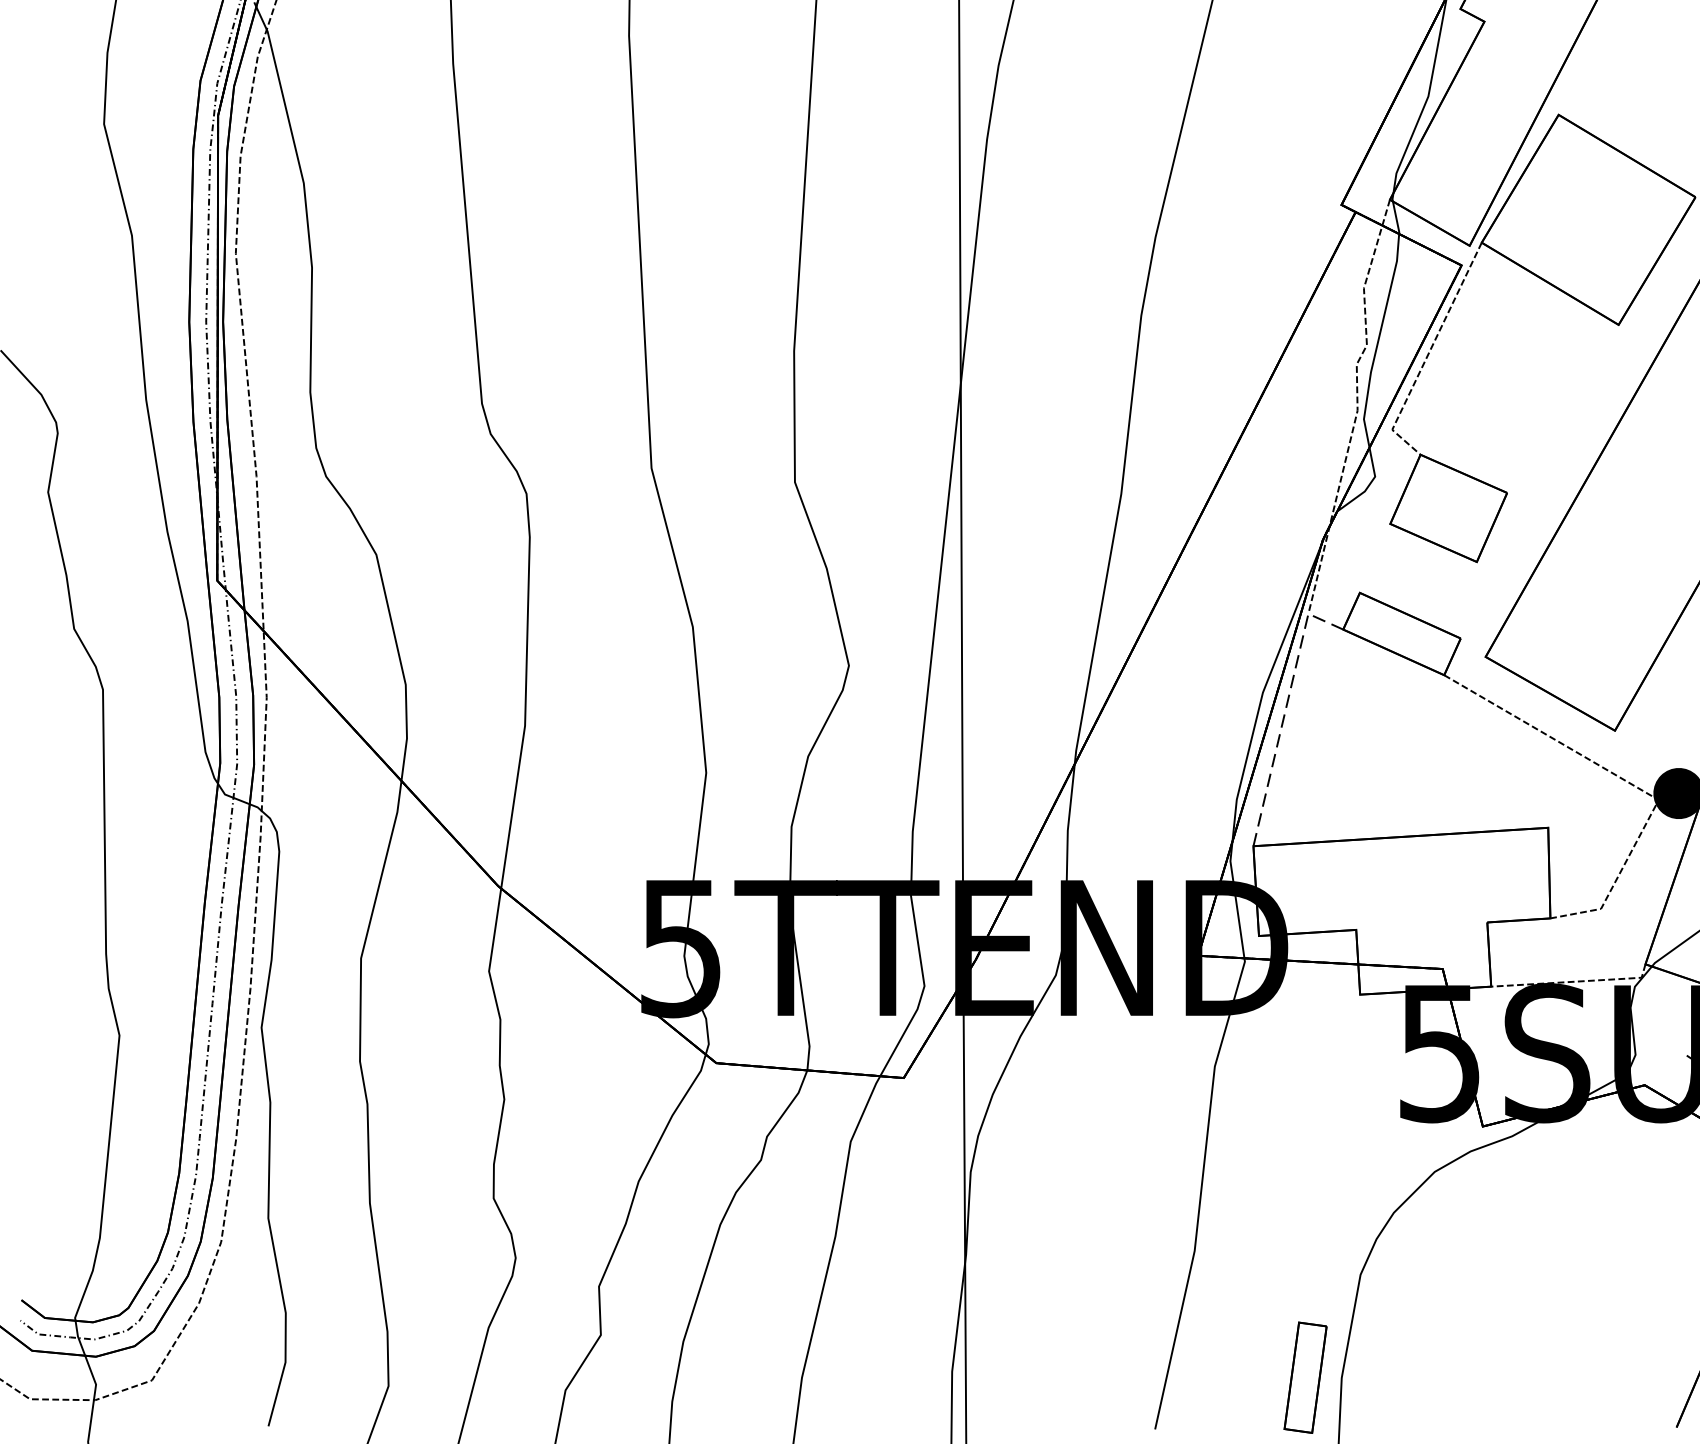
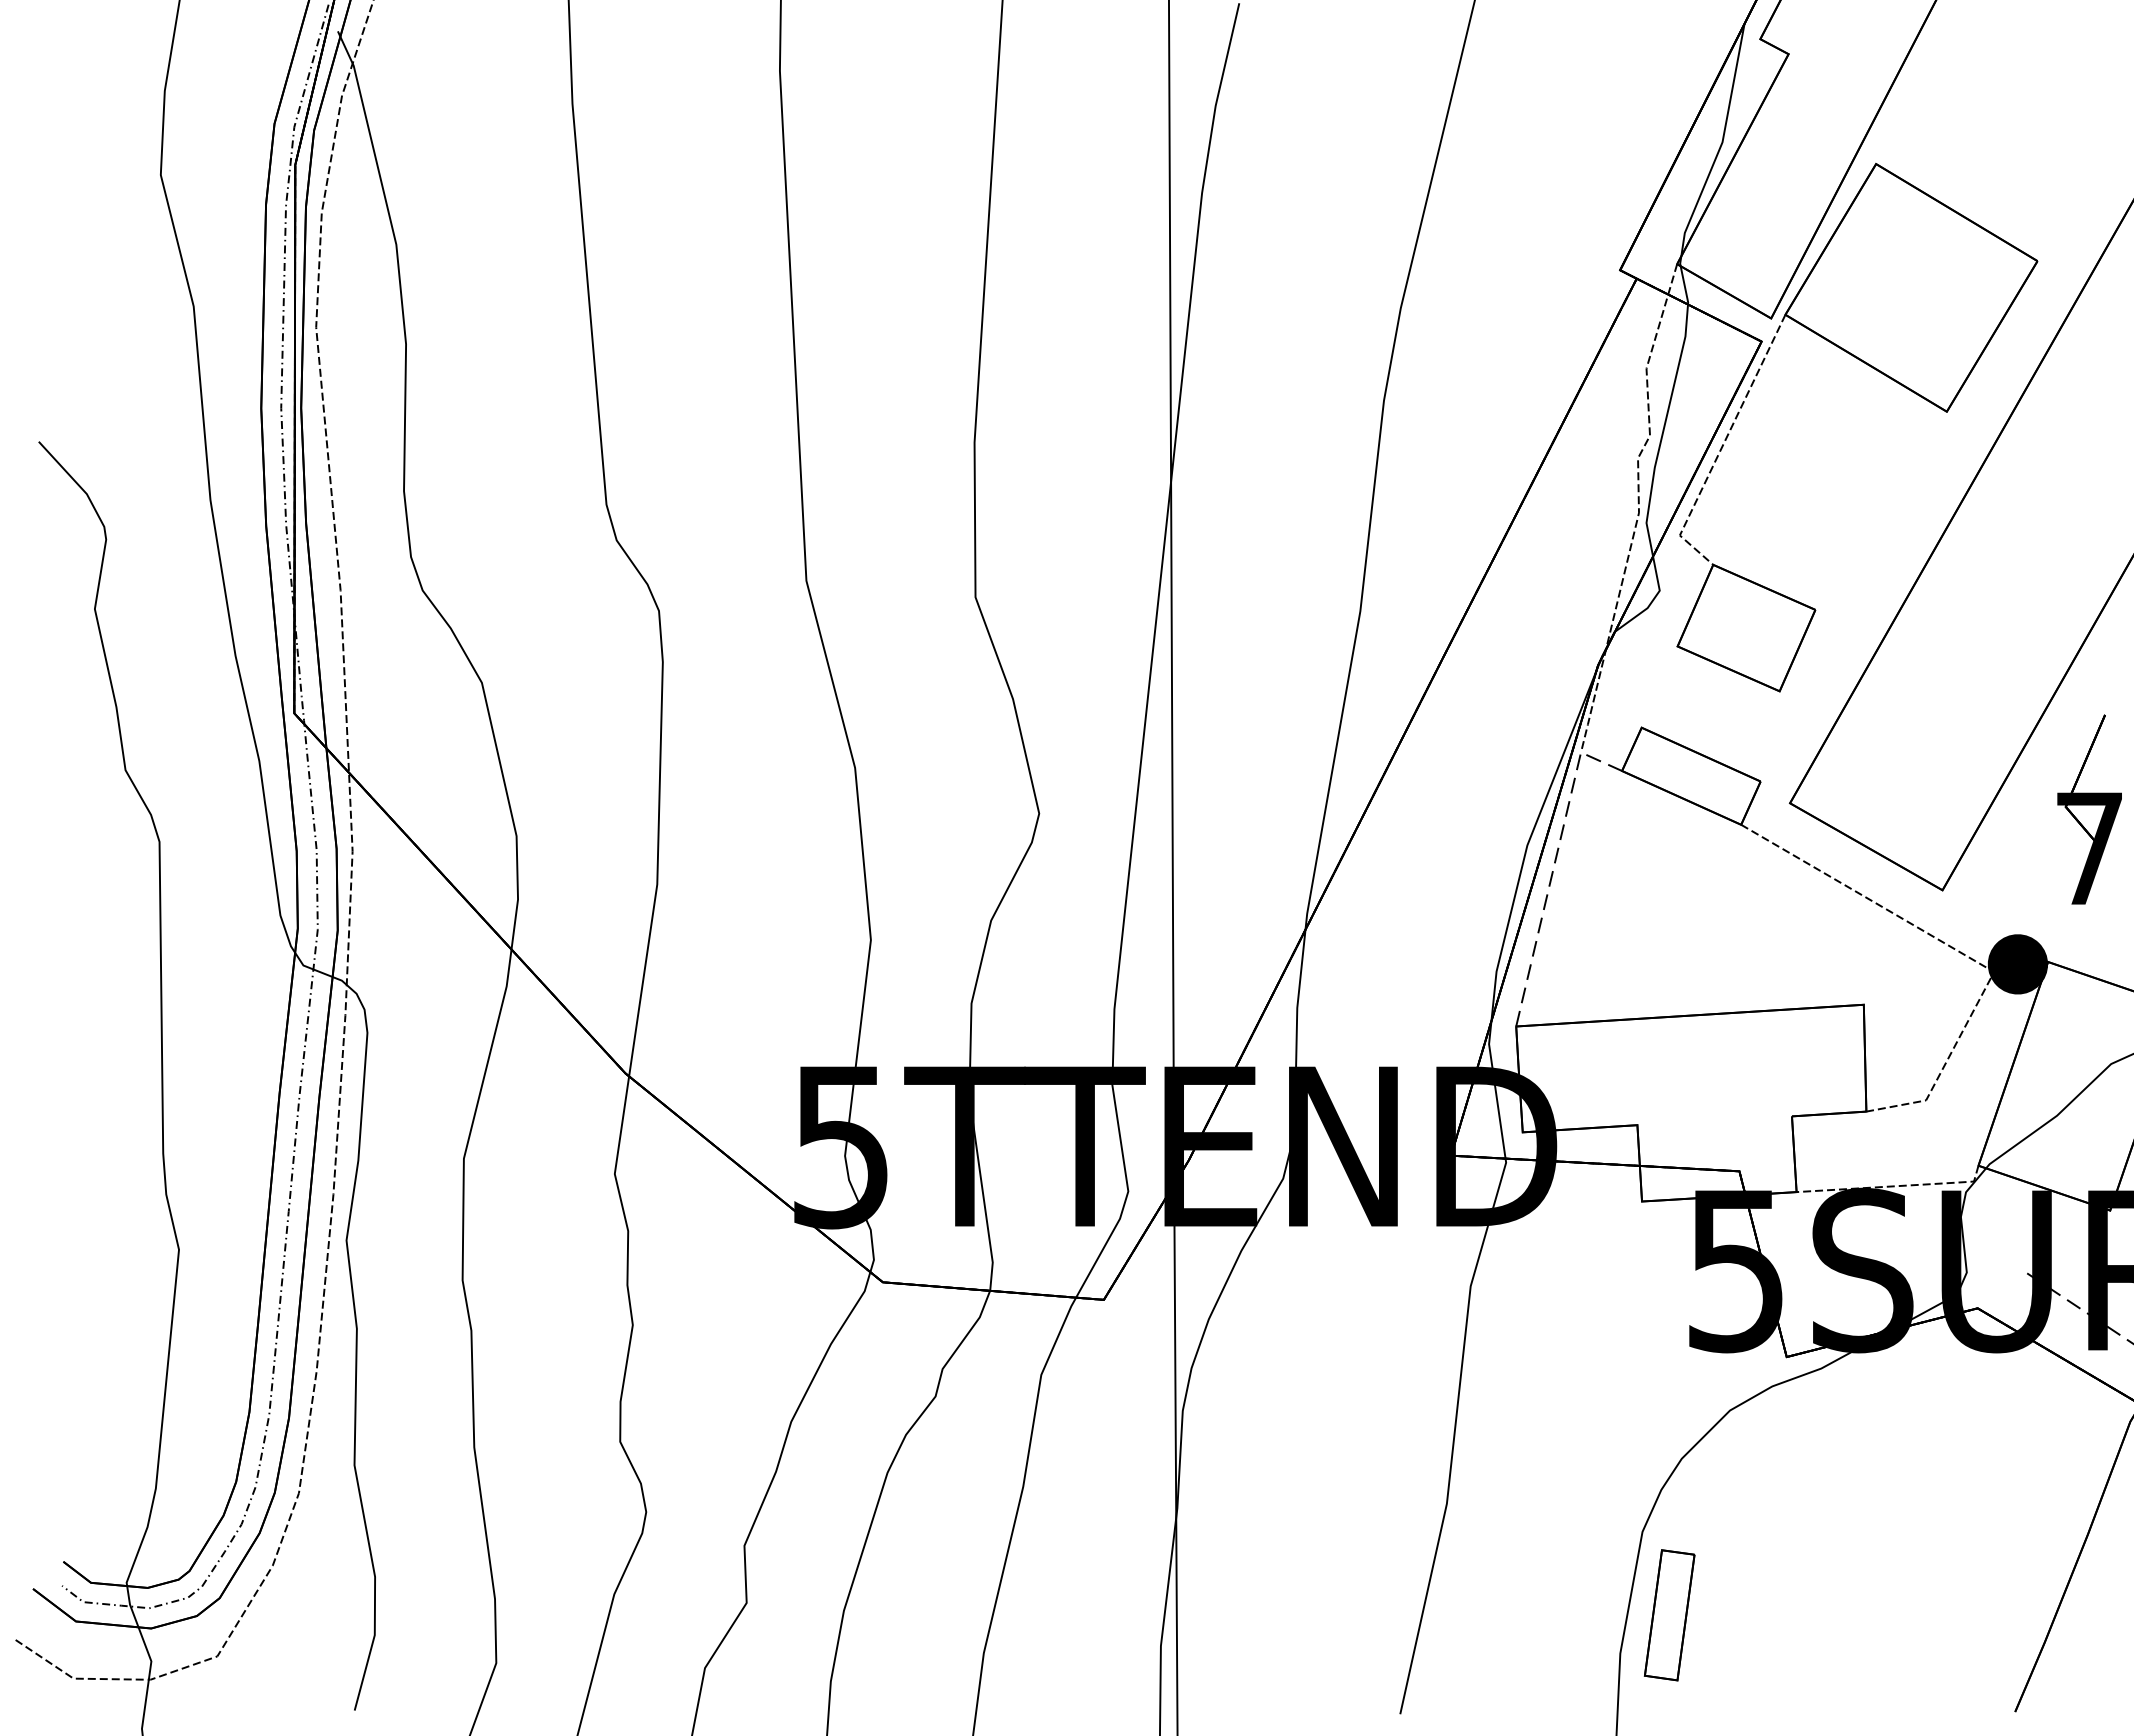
part: (1305, 1377) -> (1669, 1615), moved

